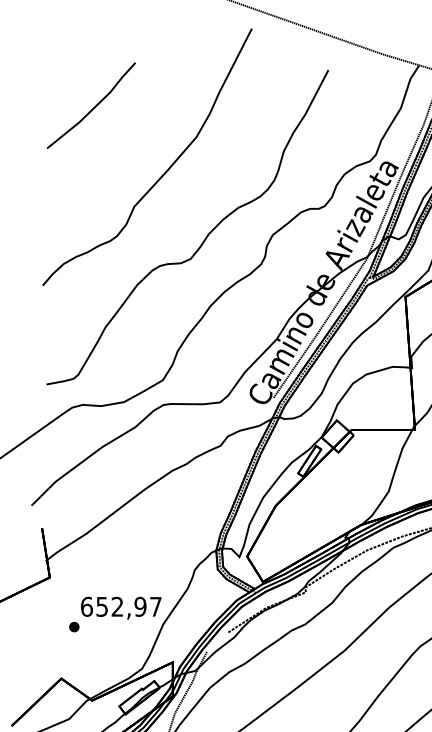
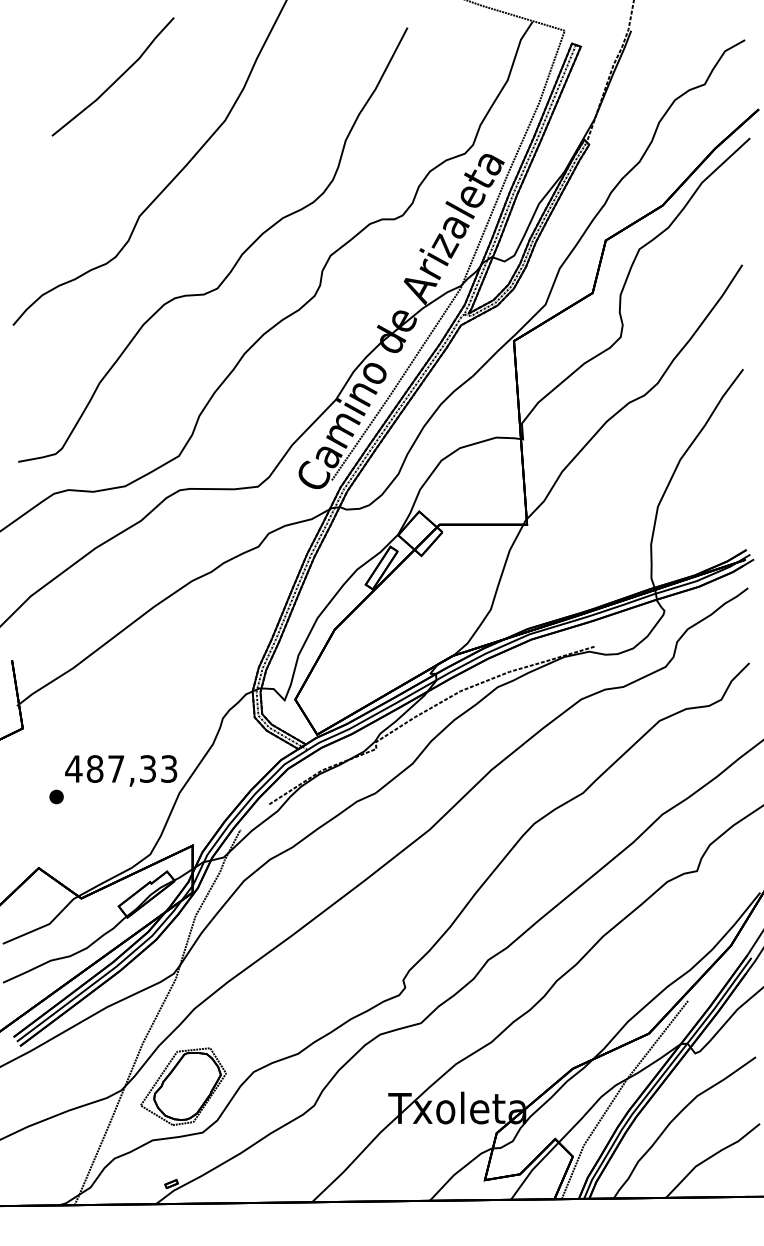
line: (93, 107) -> (116, 79), moved
text: (121, 606) -> (121, 768), 652,97 -> 487,33

